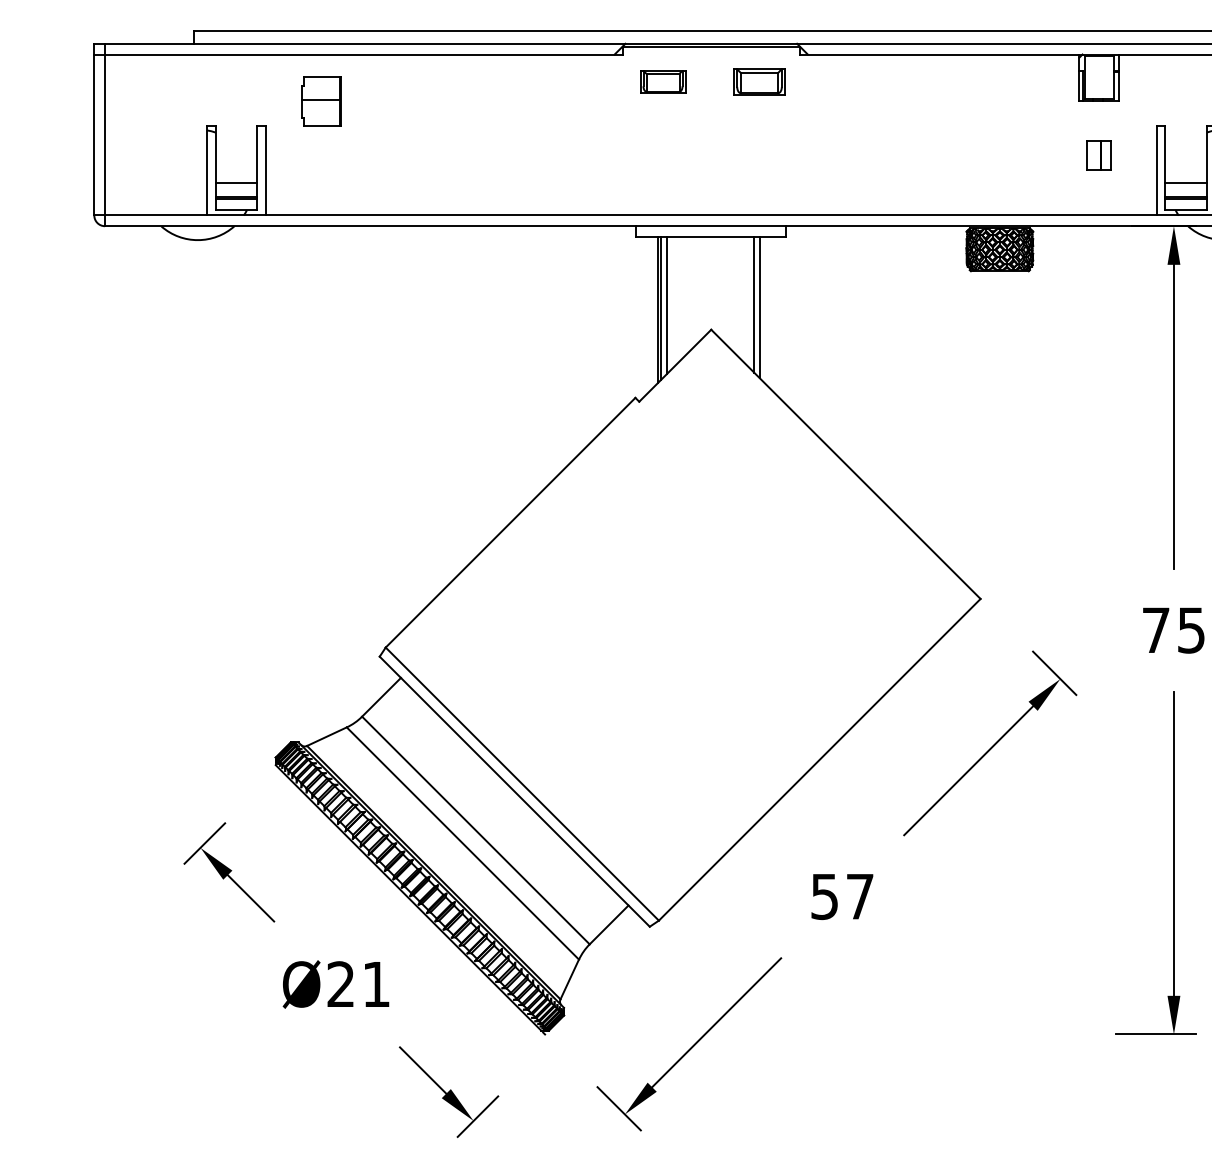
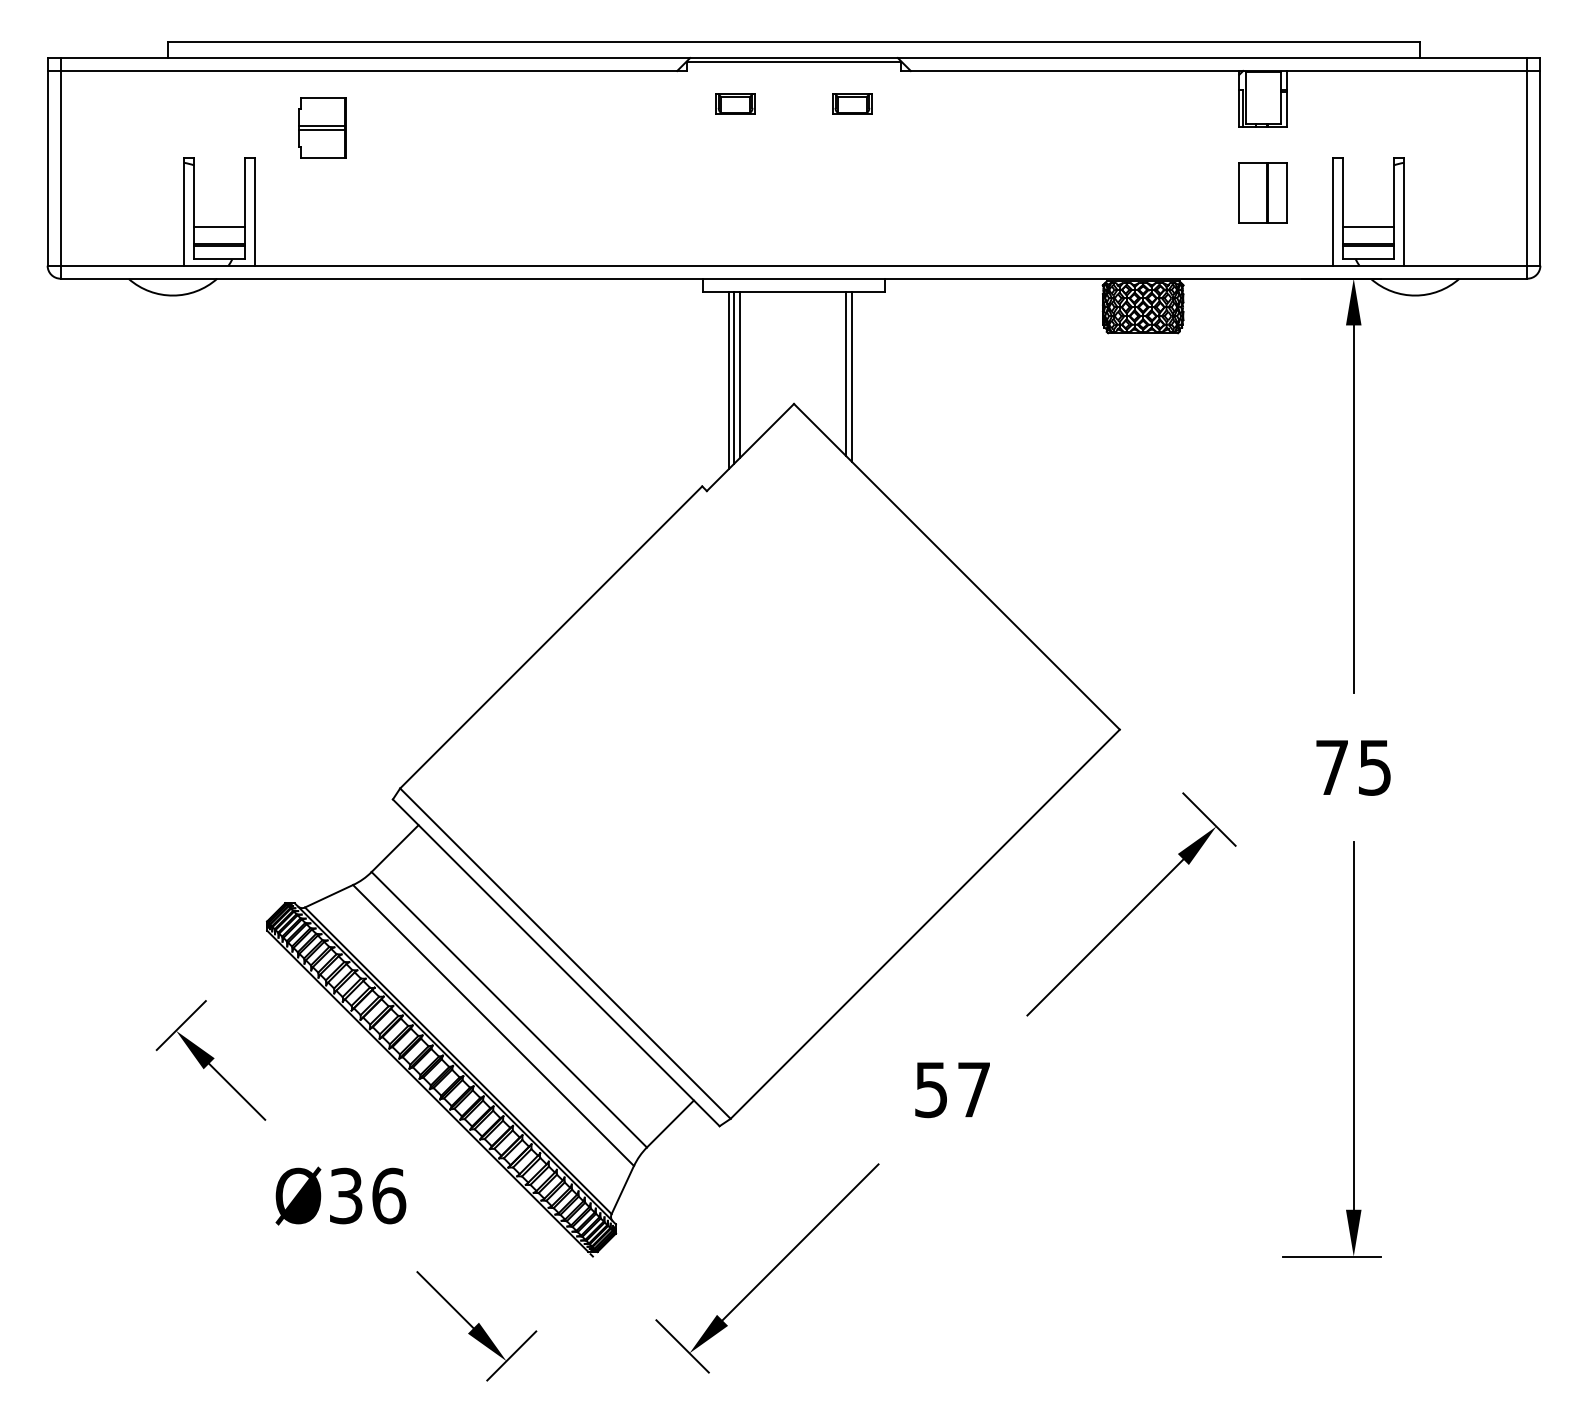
part: (662, 81) -> (735, 103), size x0.71
part: (759, 81) -> (852, 103), size x0.62
line: (320, 103) -> (321, 130), added
part: (1098, 154) -> (1262, 192), size x1.67
text: (358, 984) -> (367, 1195), Ø21 -> Ø36

